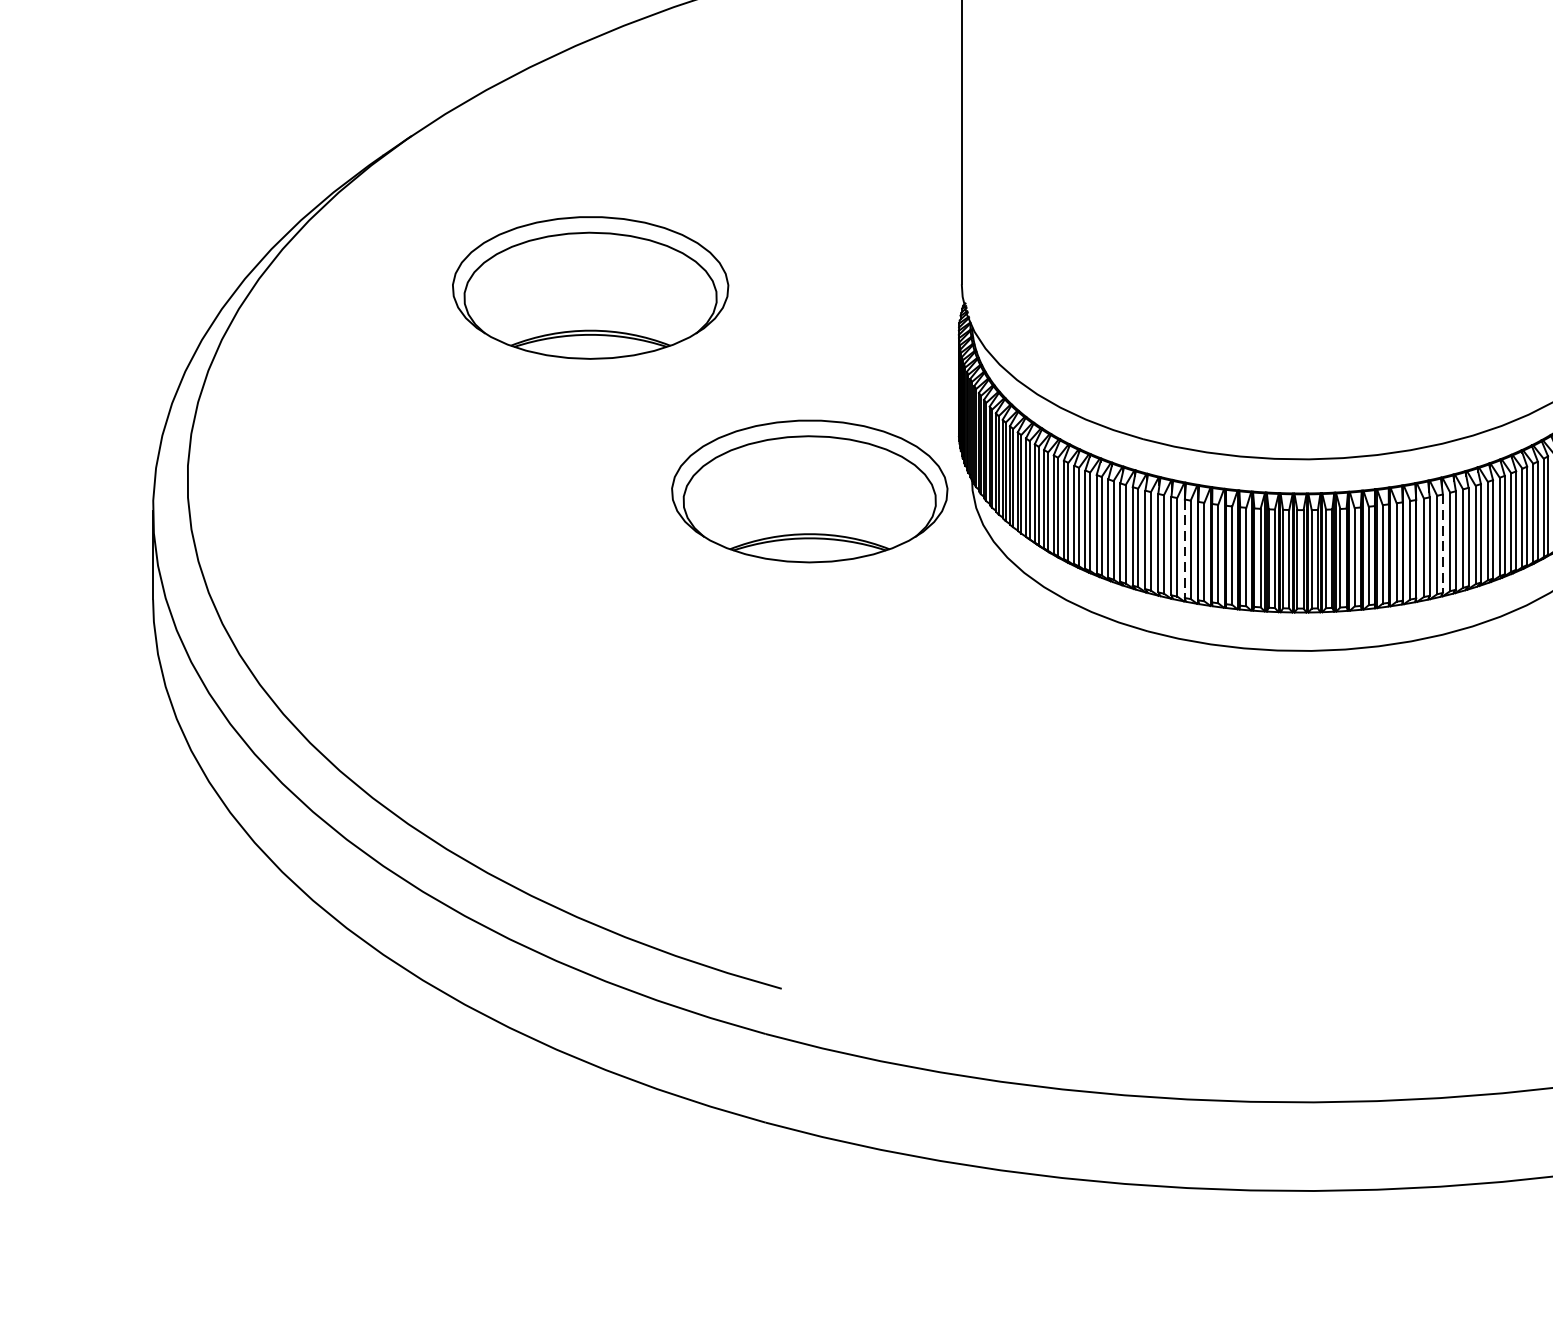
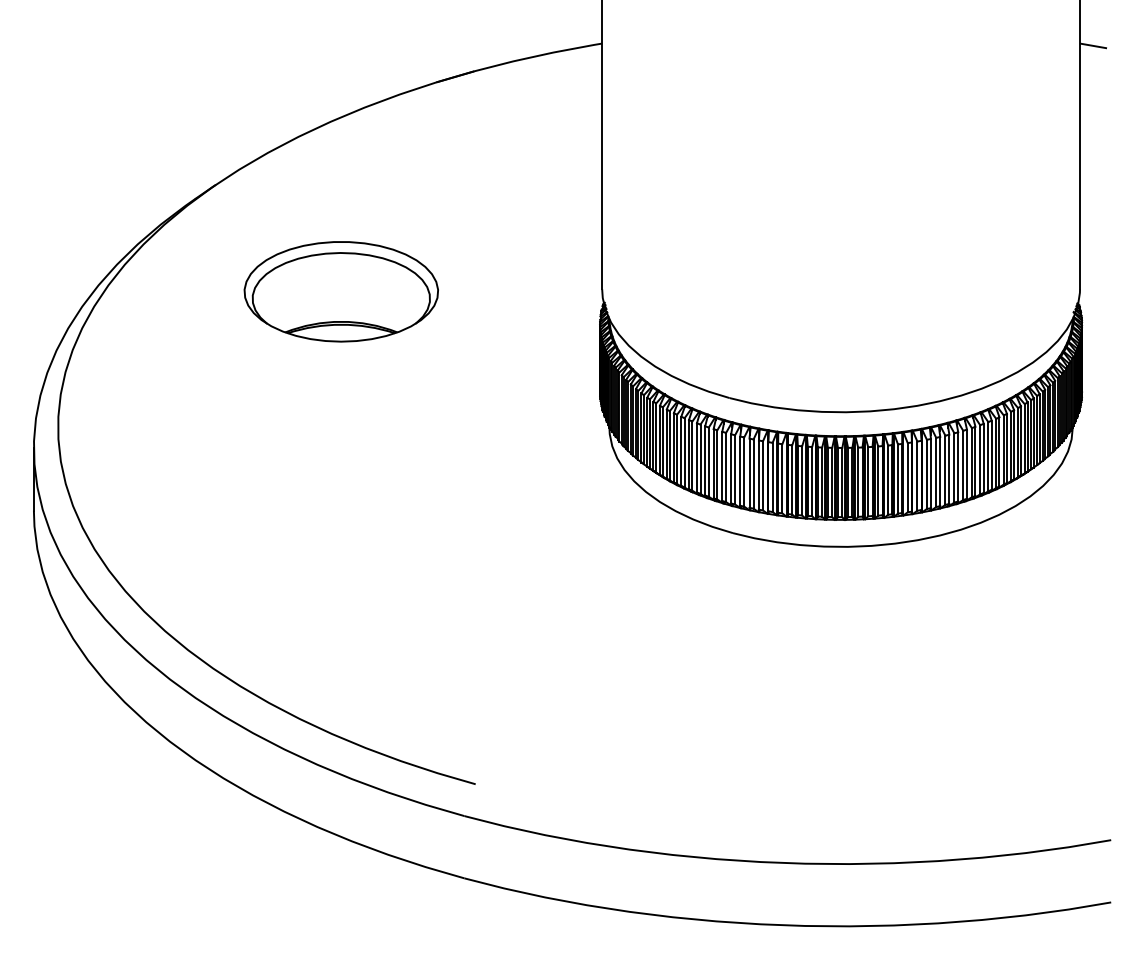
part: (808, 491) -> (494, 434), removed
line: (1443, 543) -> (940, 471), dashed -> solid
line: (1184, 549) -> (758, 475), dashed -> solid

